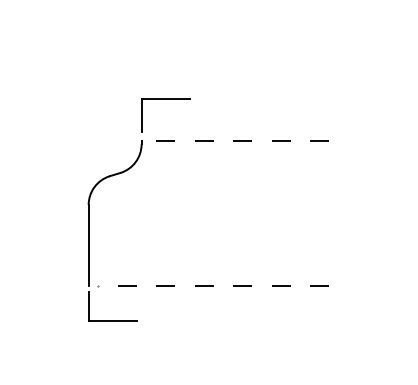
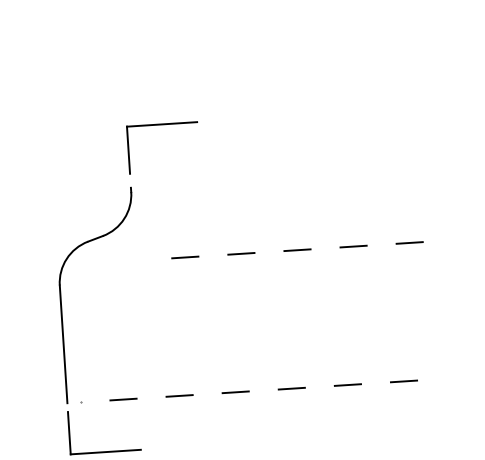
line: (242, 140) -> (297, 249), moved

